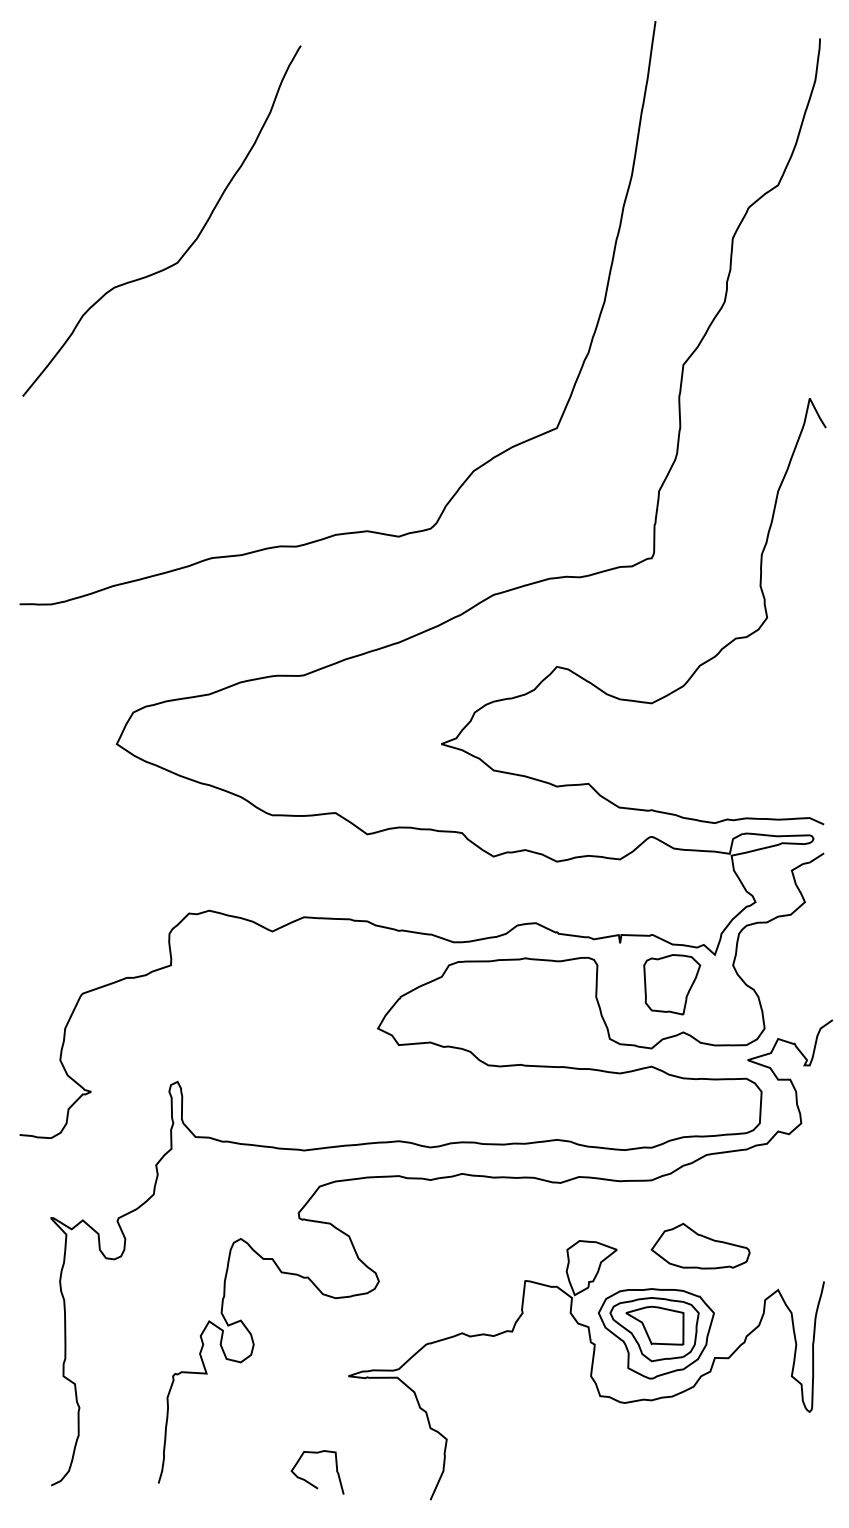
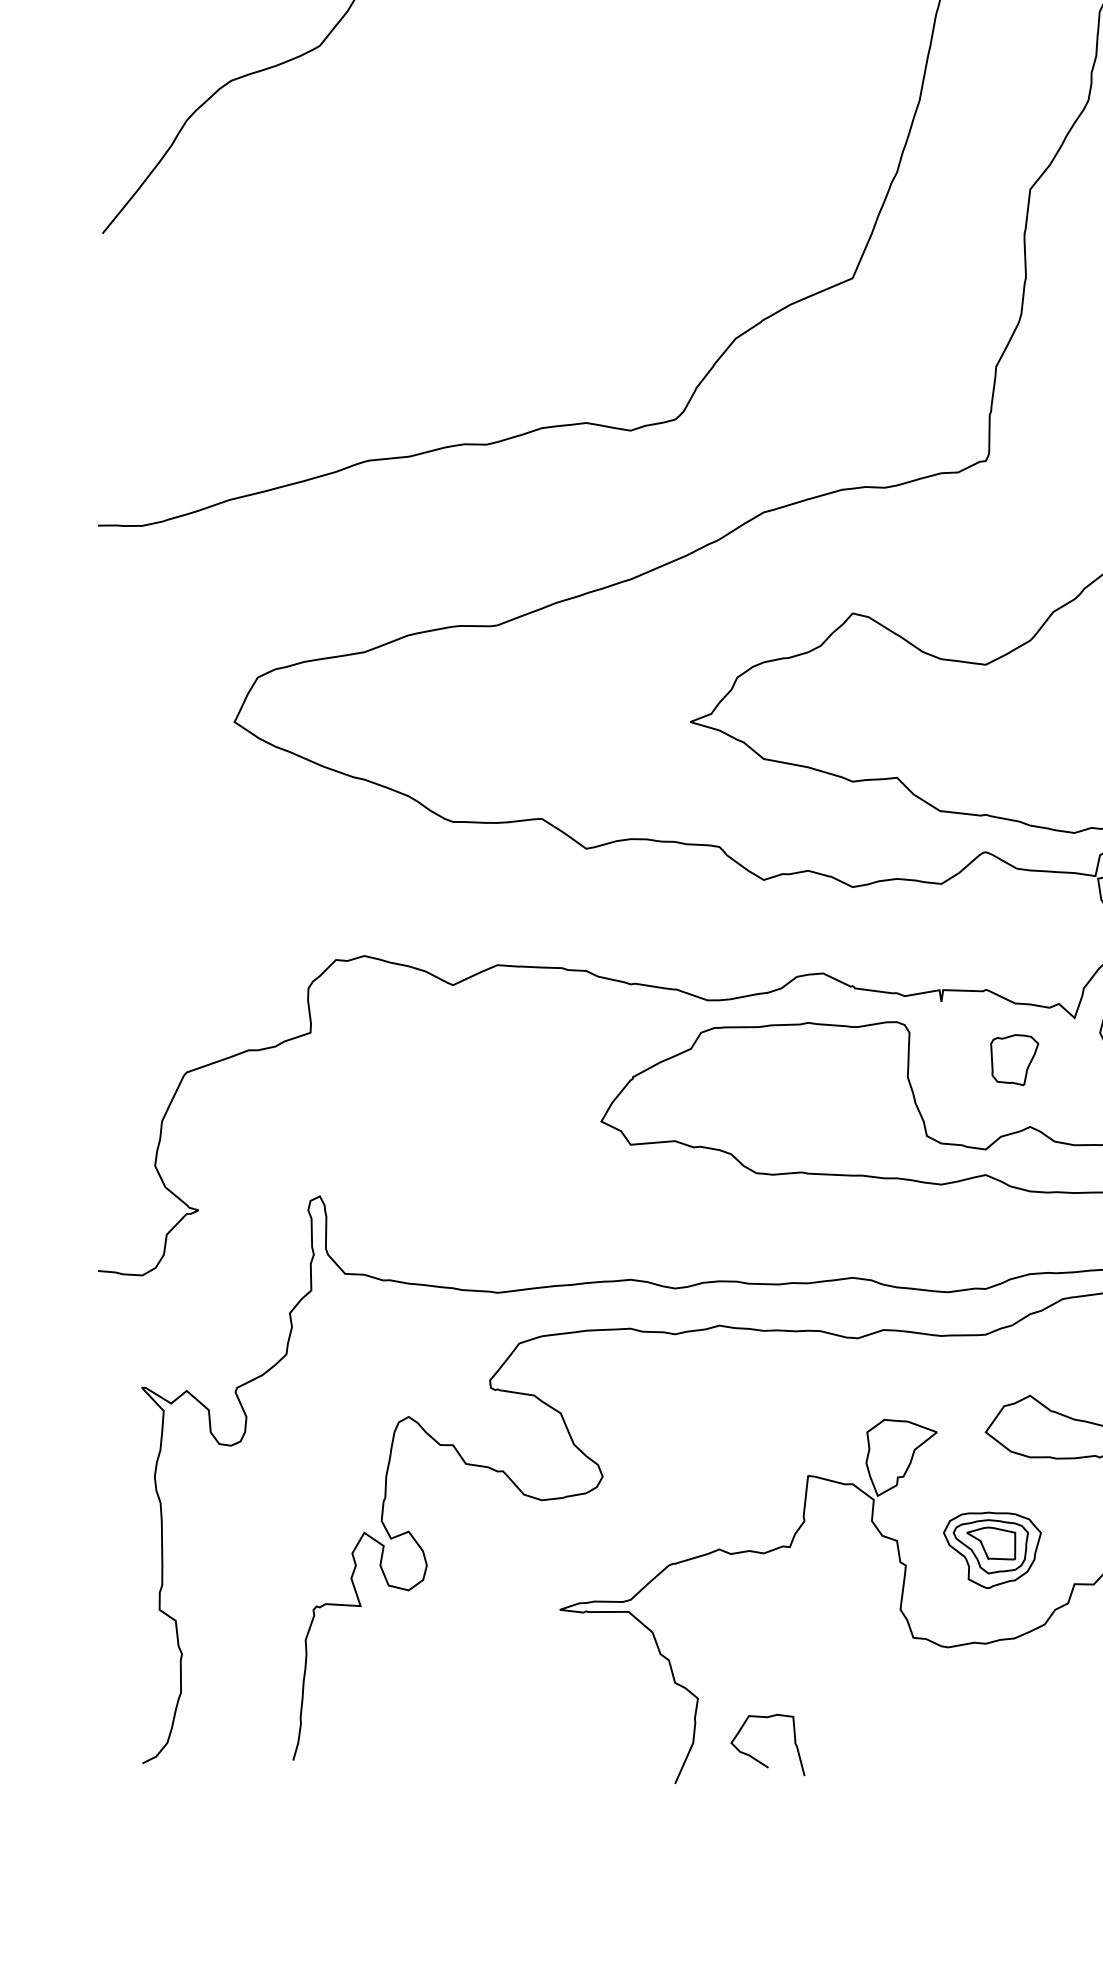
part: (672, 984) -> (1014, 1059), size x0.6
part: (656, 1333) -> (992, 1549), size x0.6
curve: (310, 1482) -> (757, 1759), moved

